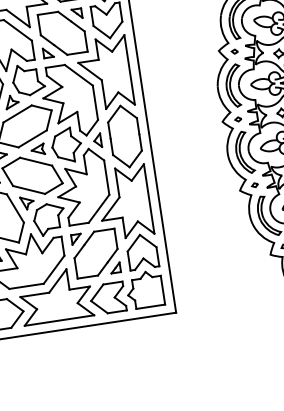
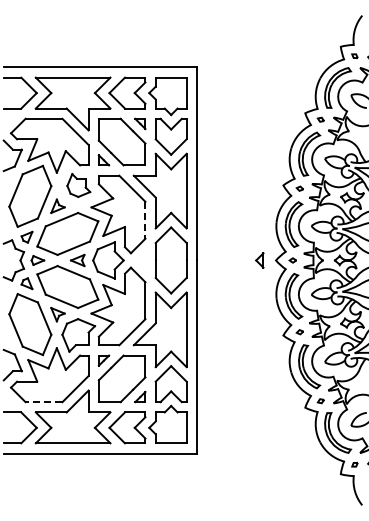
part: (28, 79) -> (78, 185), size x0.7
line: (95, 102) -> (145, 220), solid -> dashed
part: (97, 140) -> (259, 260), moved
line: (26, 286) -> (43, 402), solid -> dashed

